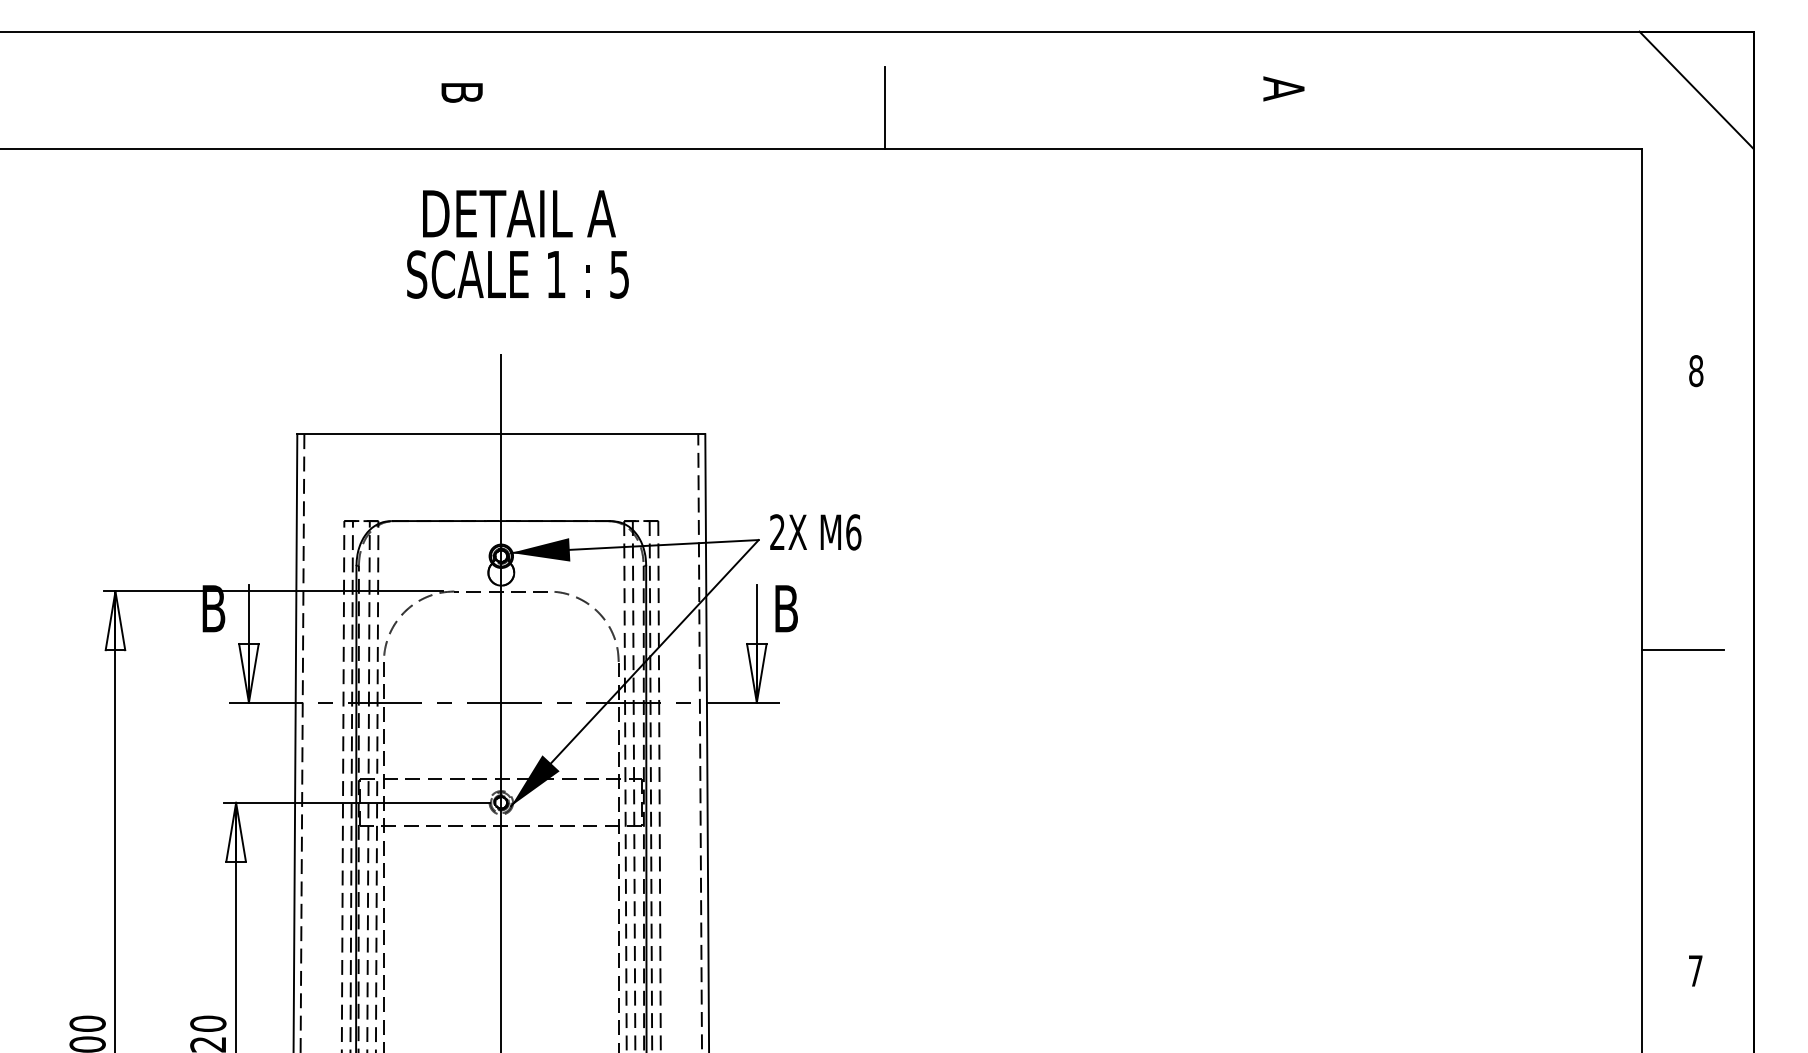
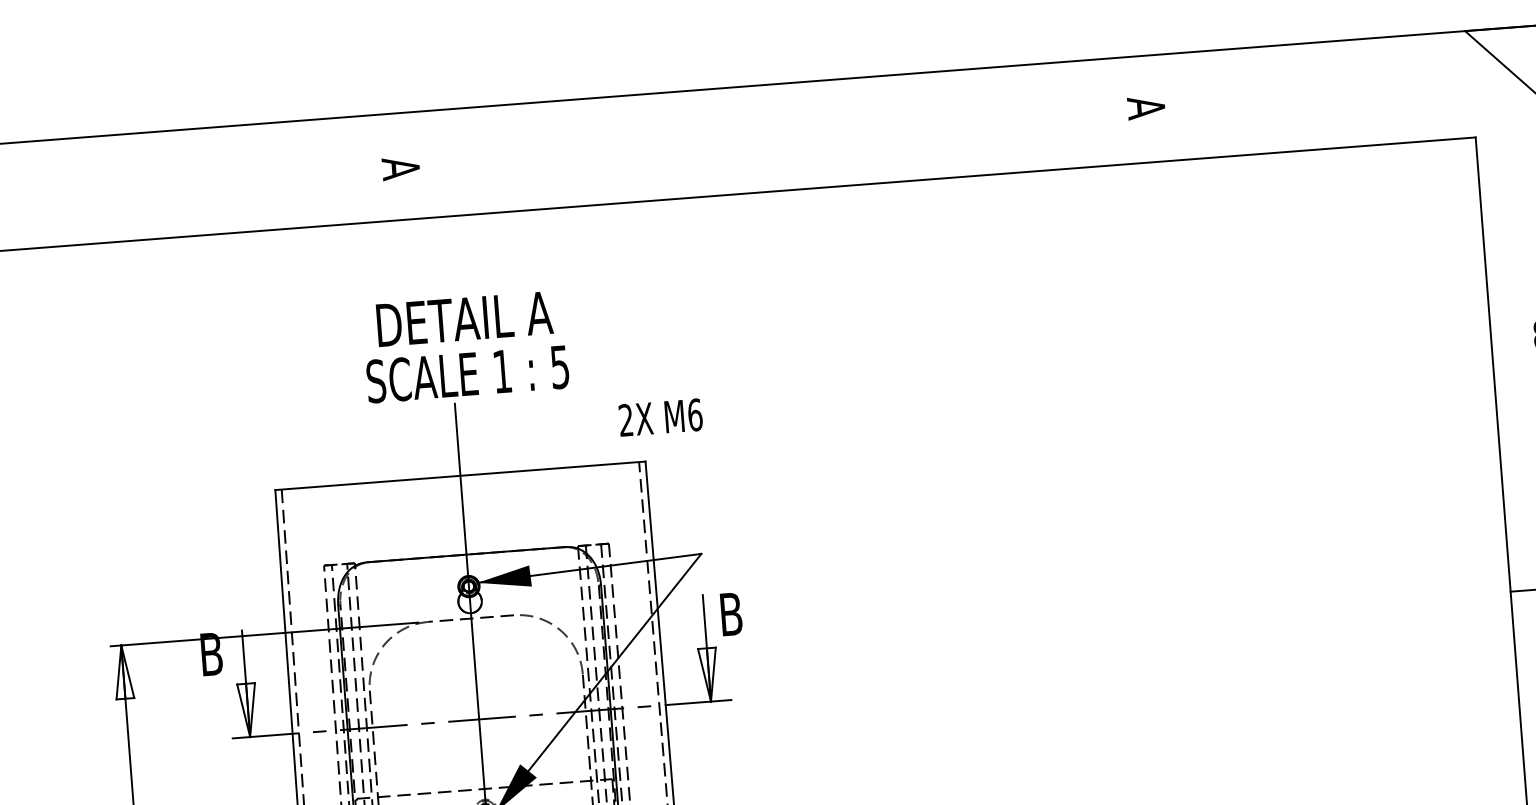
text: (461, 92) -> (400, 168), B -> A
line: (884, 107) -> (785, 152), removed
text: (517, 244) -> (465, 347), moved
text: (815, 532) -> (660, 417), moved

